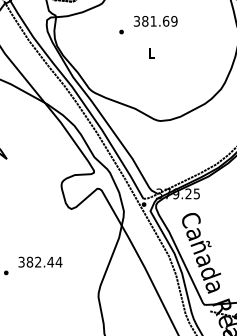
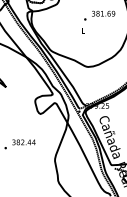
text: (148, 24) -> (99, 15), moved

